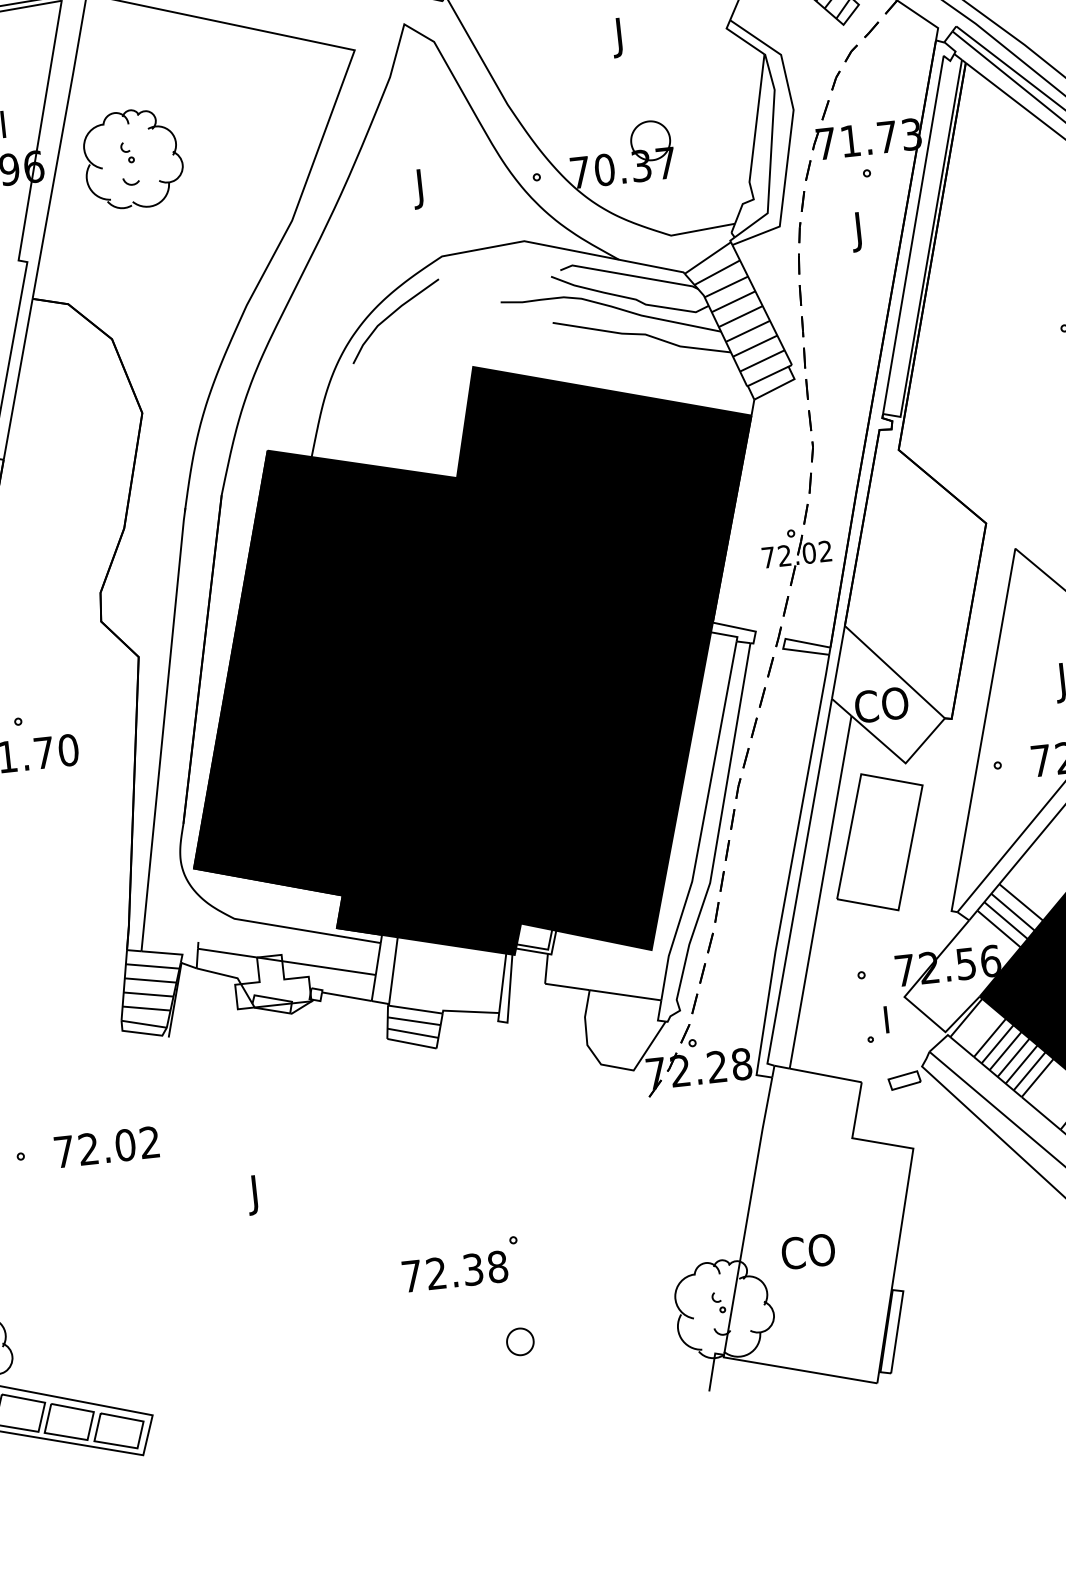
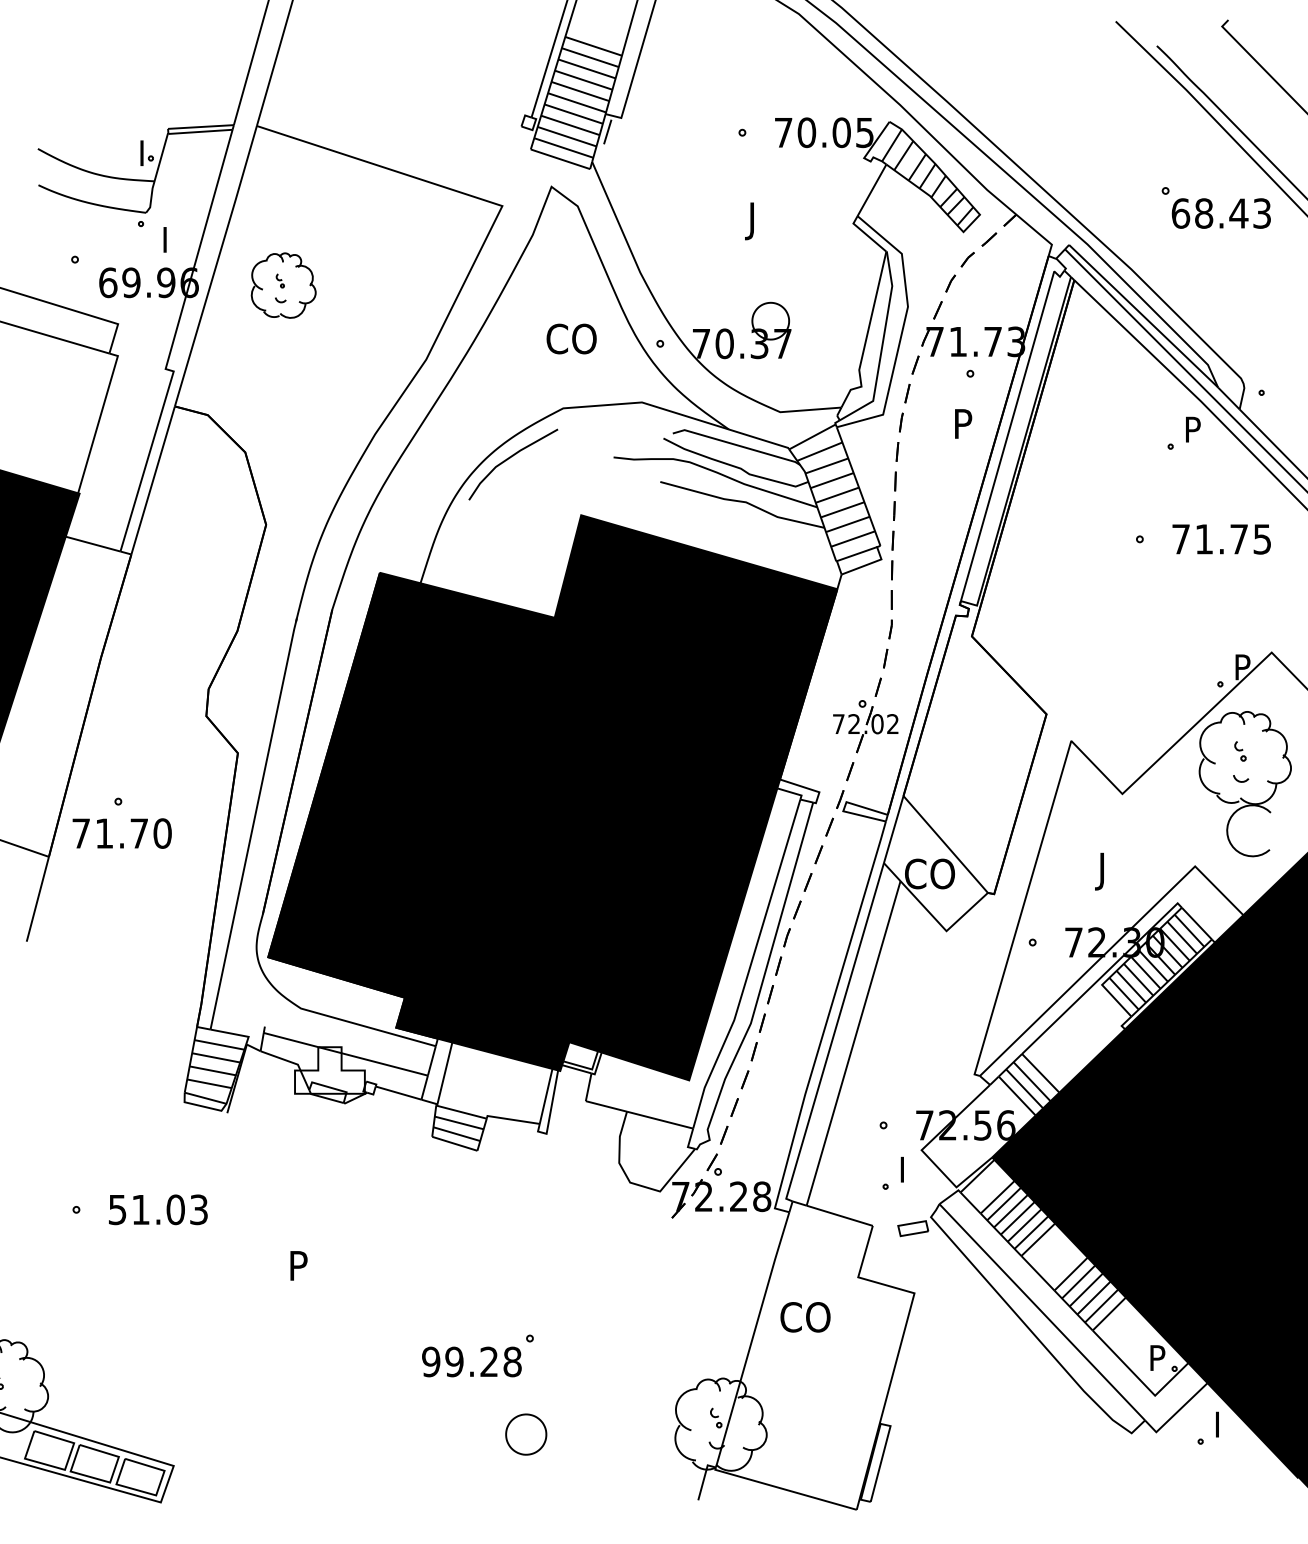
part: (133, 159) -> (283, 285), size x0.7
text: (441, 186) -> (569, 342), J -> CO
text: (862, 231) -> (960, 427), J -> P
part: (880, 842) -> (914, 1002), removed
text: (107, 1146) -> (158, 1209), 72.02 -> 51.03
text: (259, 1194) -> (296, 1269), J -> P
text: (808, 1251) -> (805, 1317), moved
text: (442, 1272) -> (460, 1361), 72.38 -> 99.28
part: (519, 1341) -> (525, 1434), size x1.6

